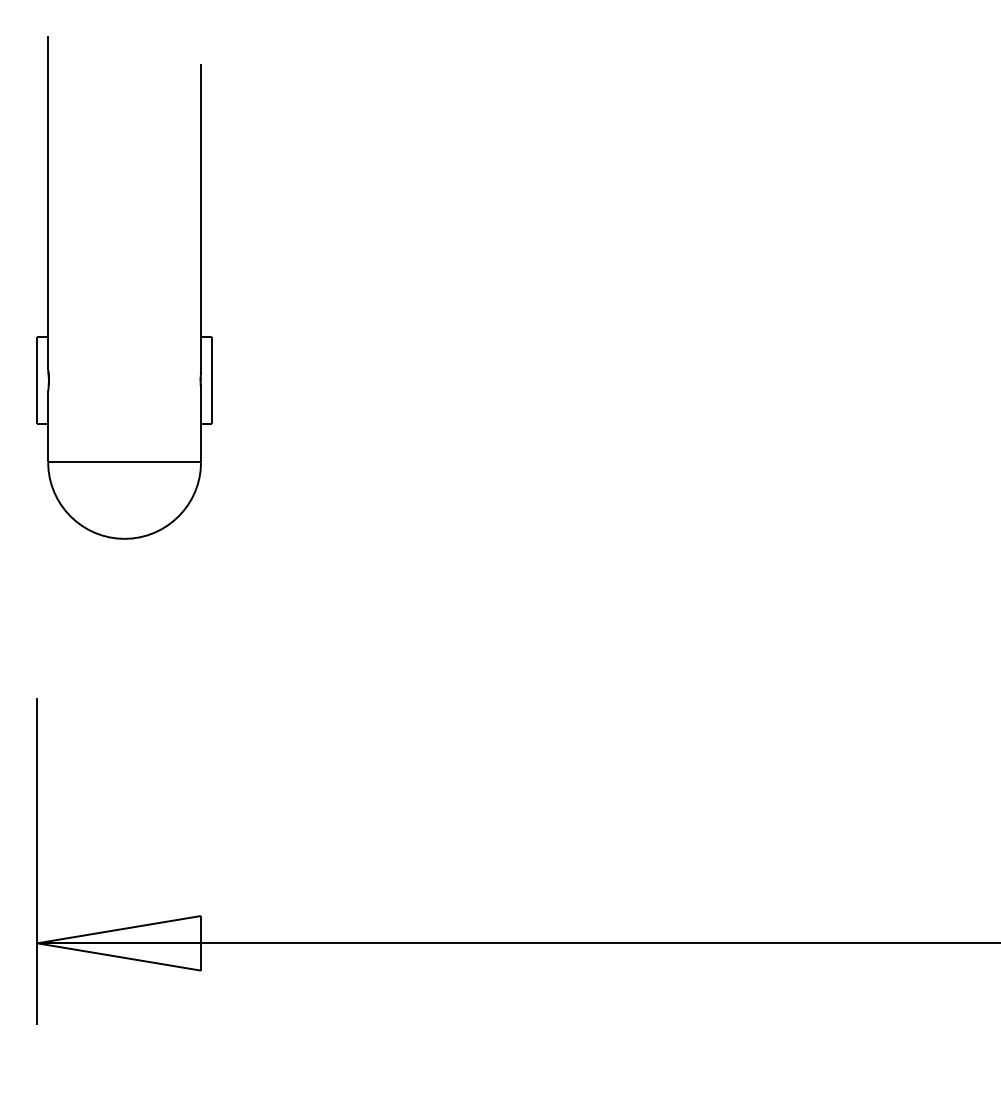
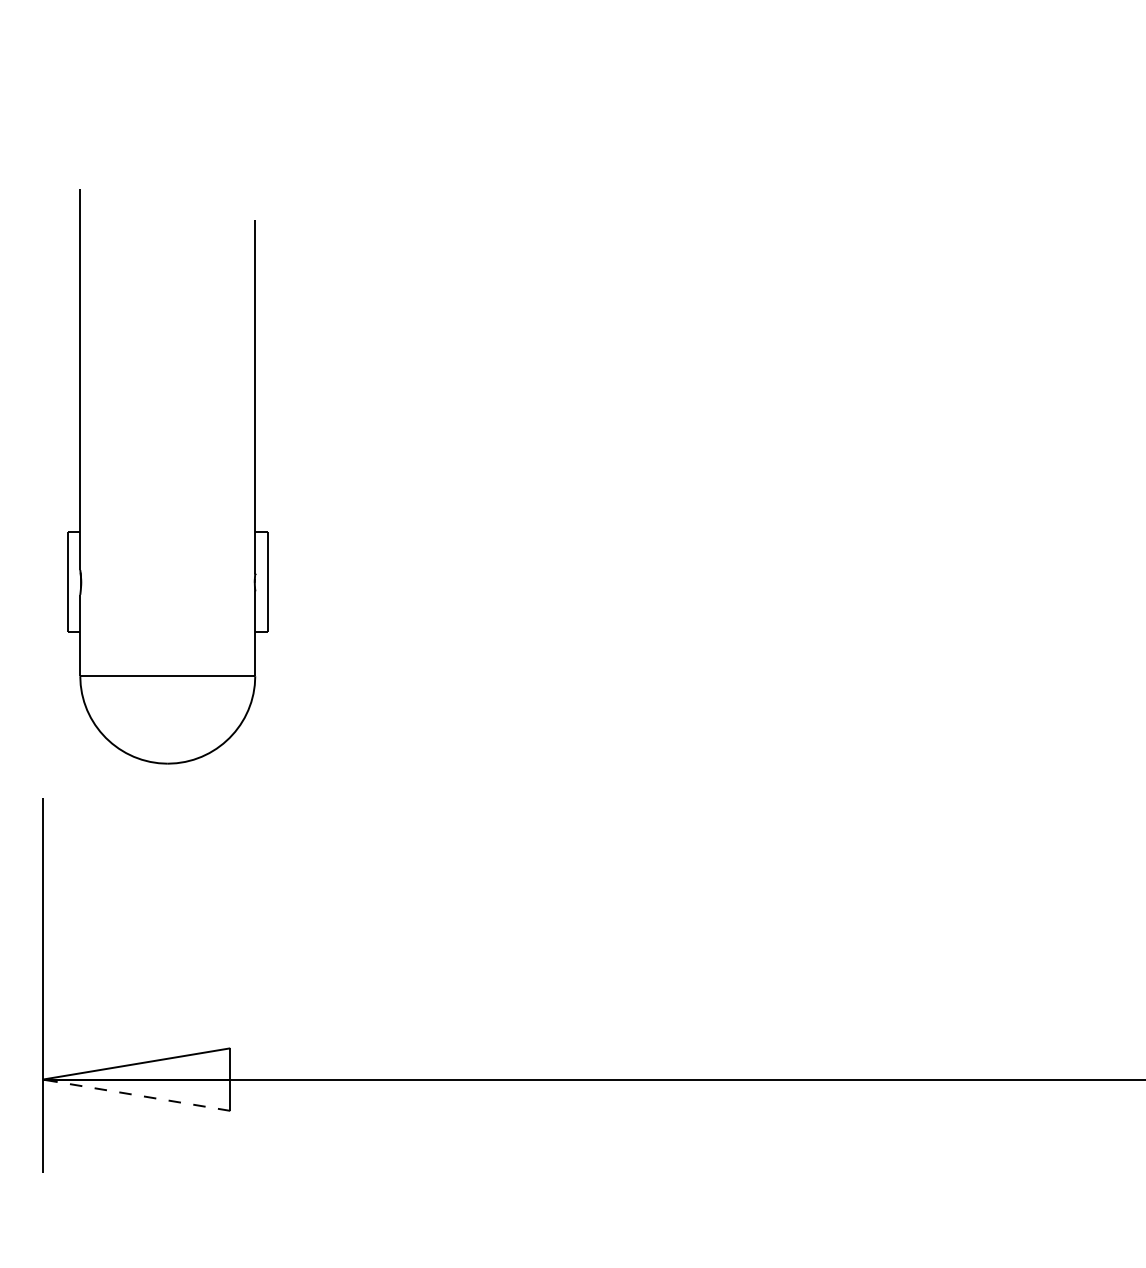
part: (48, 287) -> (80, 476), moved
line: (119, 957) -> (136, 1095), solid -> dashed

